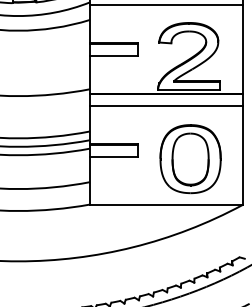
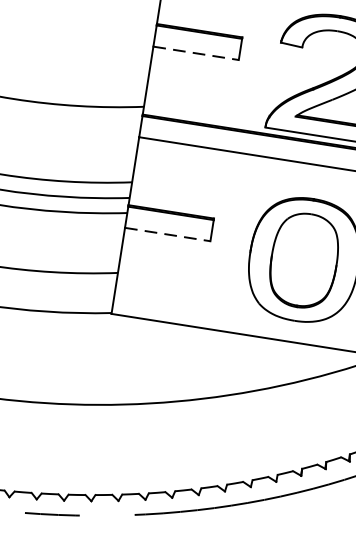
line: (113, 55) -> (195, 52), solid -> dashed
line: (113, 156) -> (167, 233), solid -> dashed

